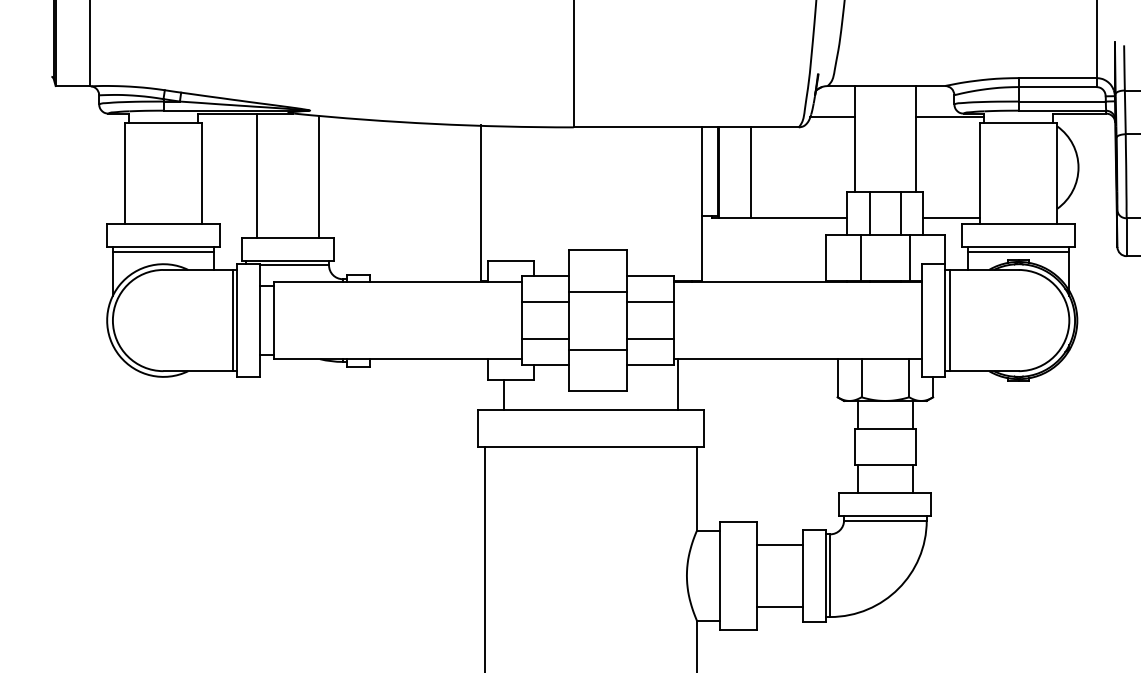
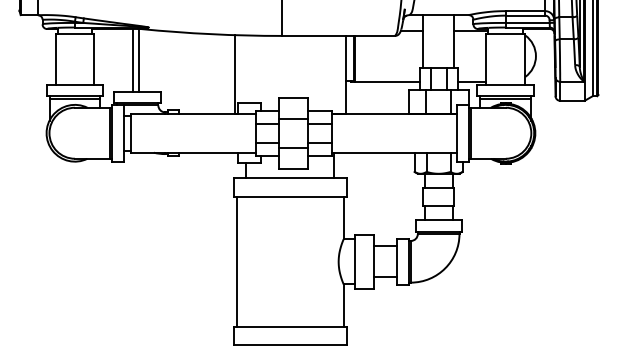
line: (750, 172) -> (370, 58), removed
line: (255, 176) -> (132, 60), moved
line: (319, 176) -> (139, 60), moved

